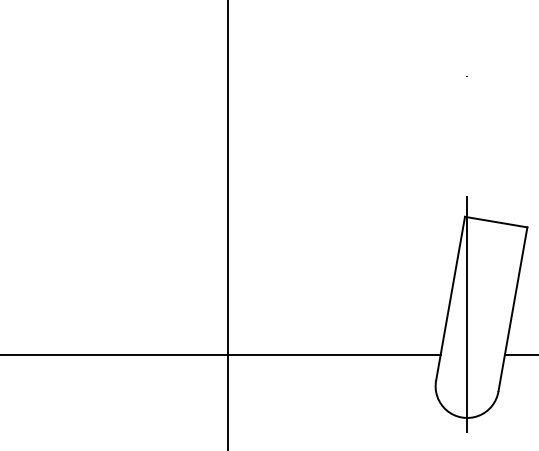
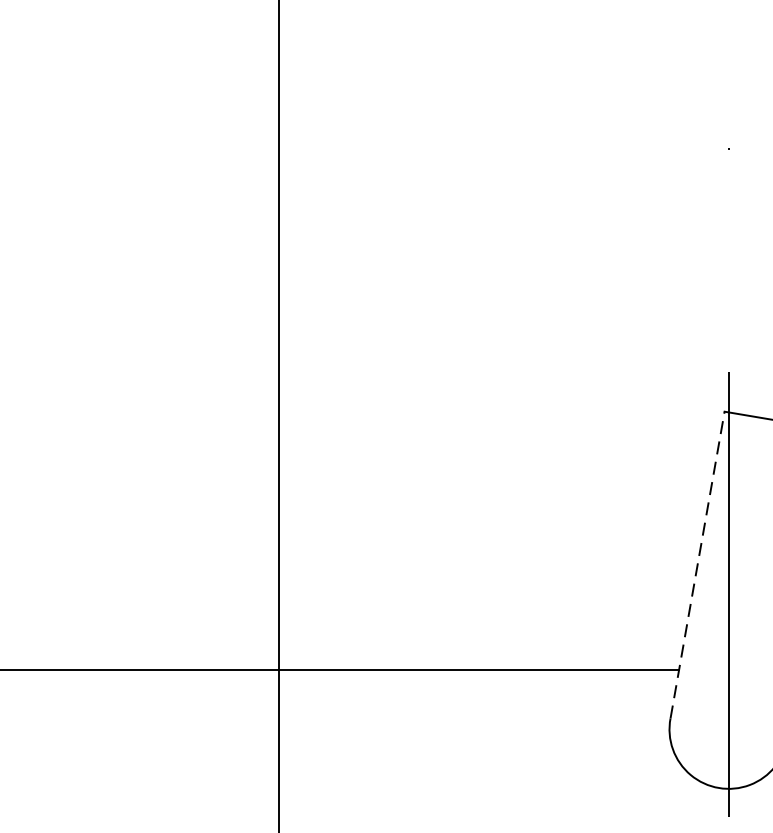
line: (450, 298) -> (697, 564), solid -> dashed

